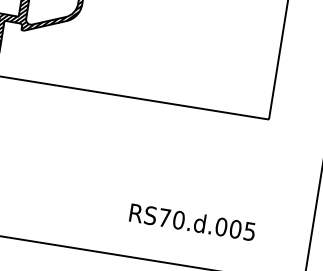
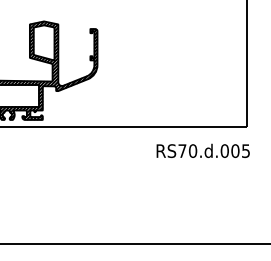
text: (191, 221) -> (202, 150), moved

